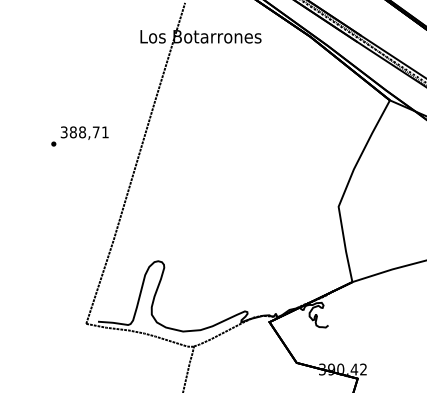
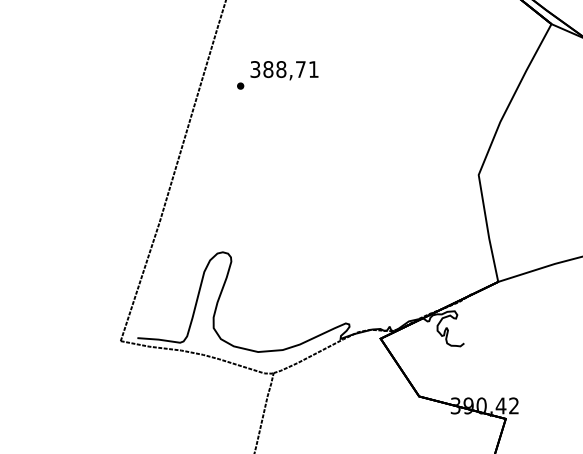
text: (79, 136) -> (277, 75), moved

